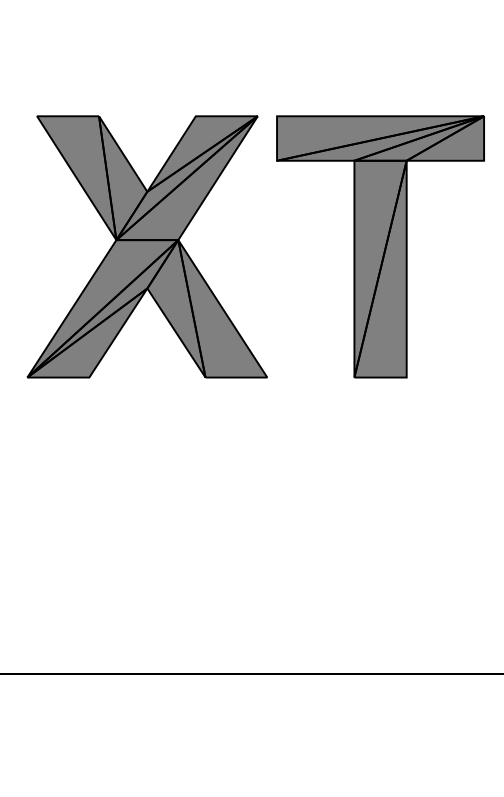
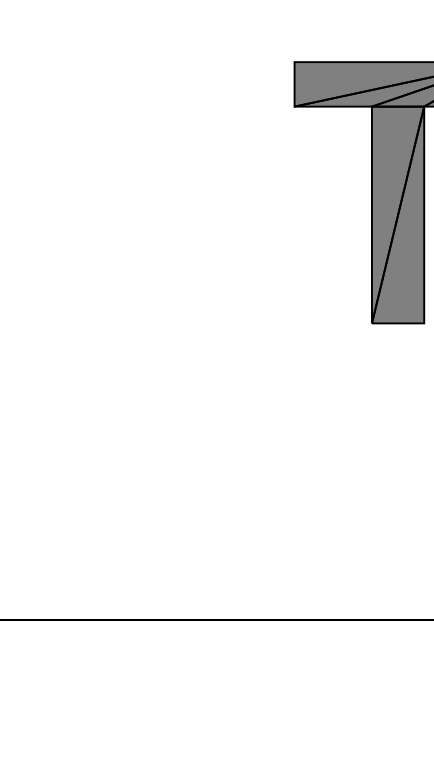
part: (146, 246) -> (164, 192), removed

